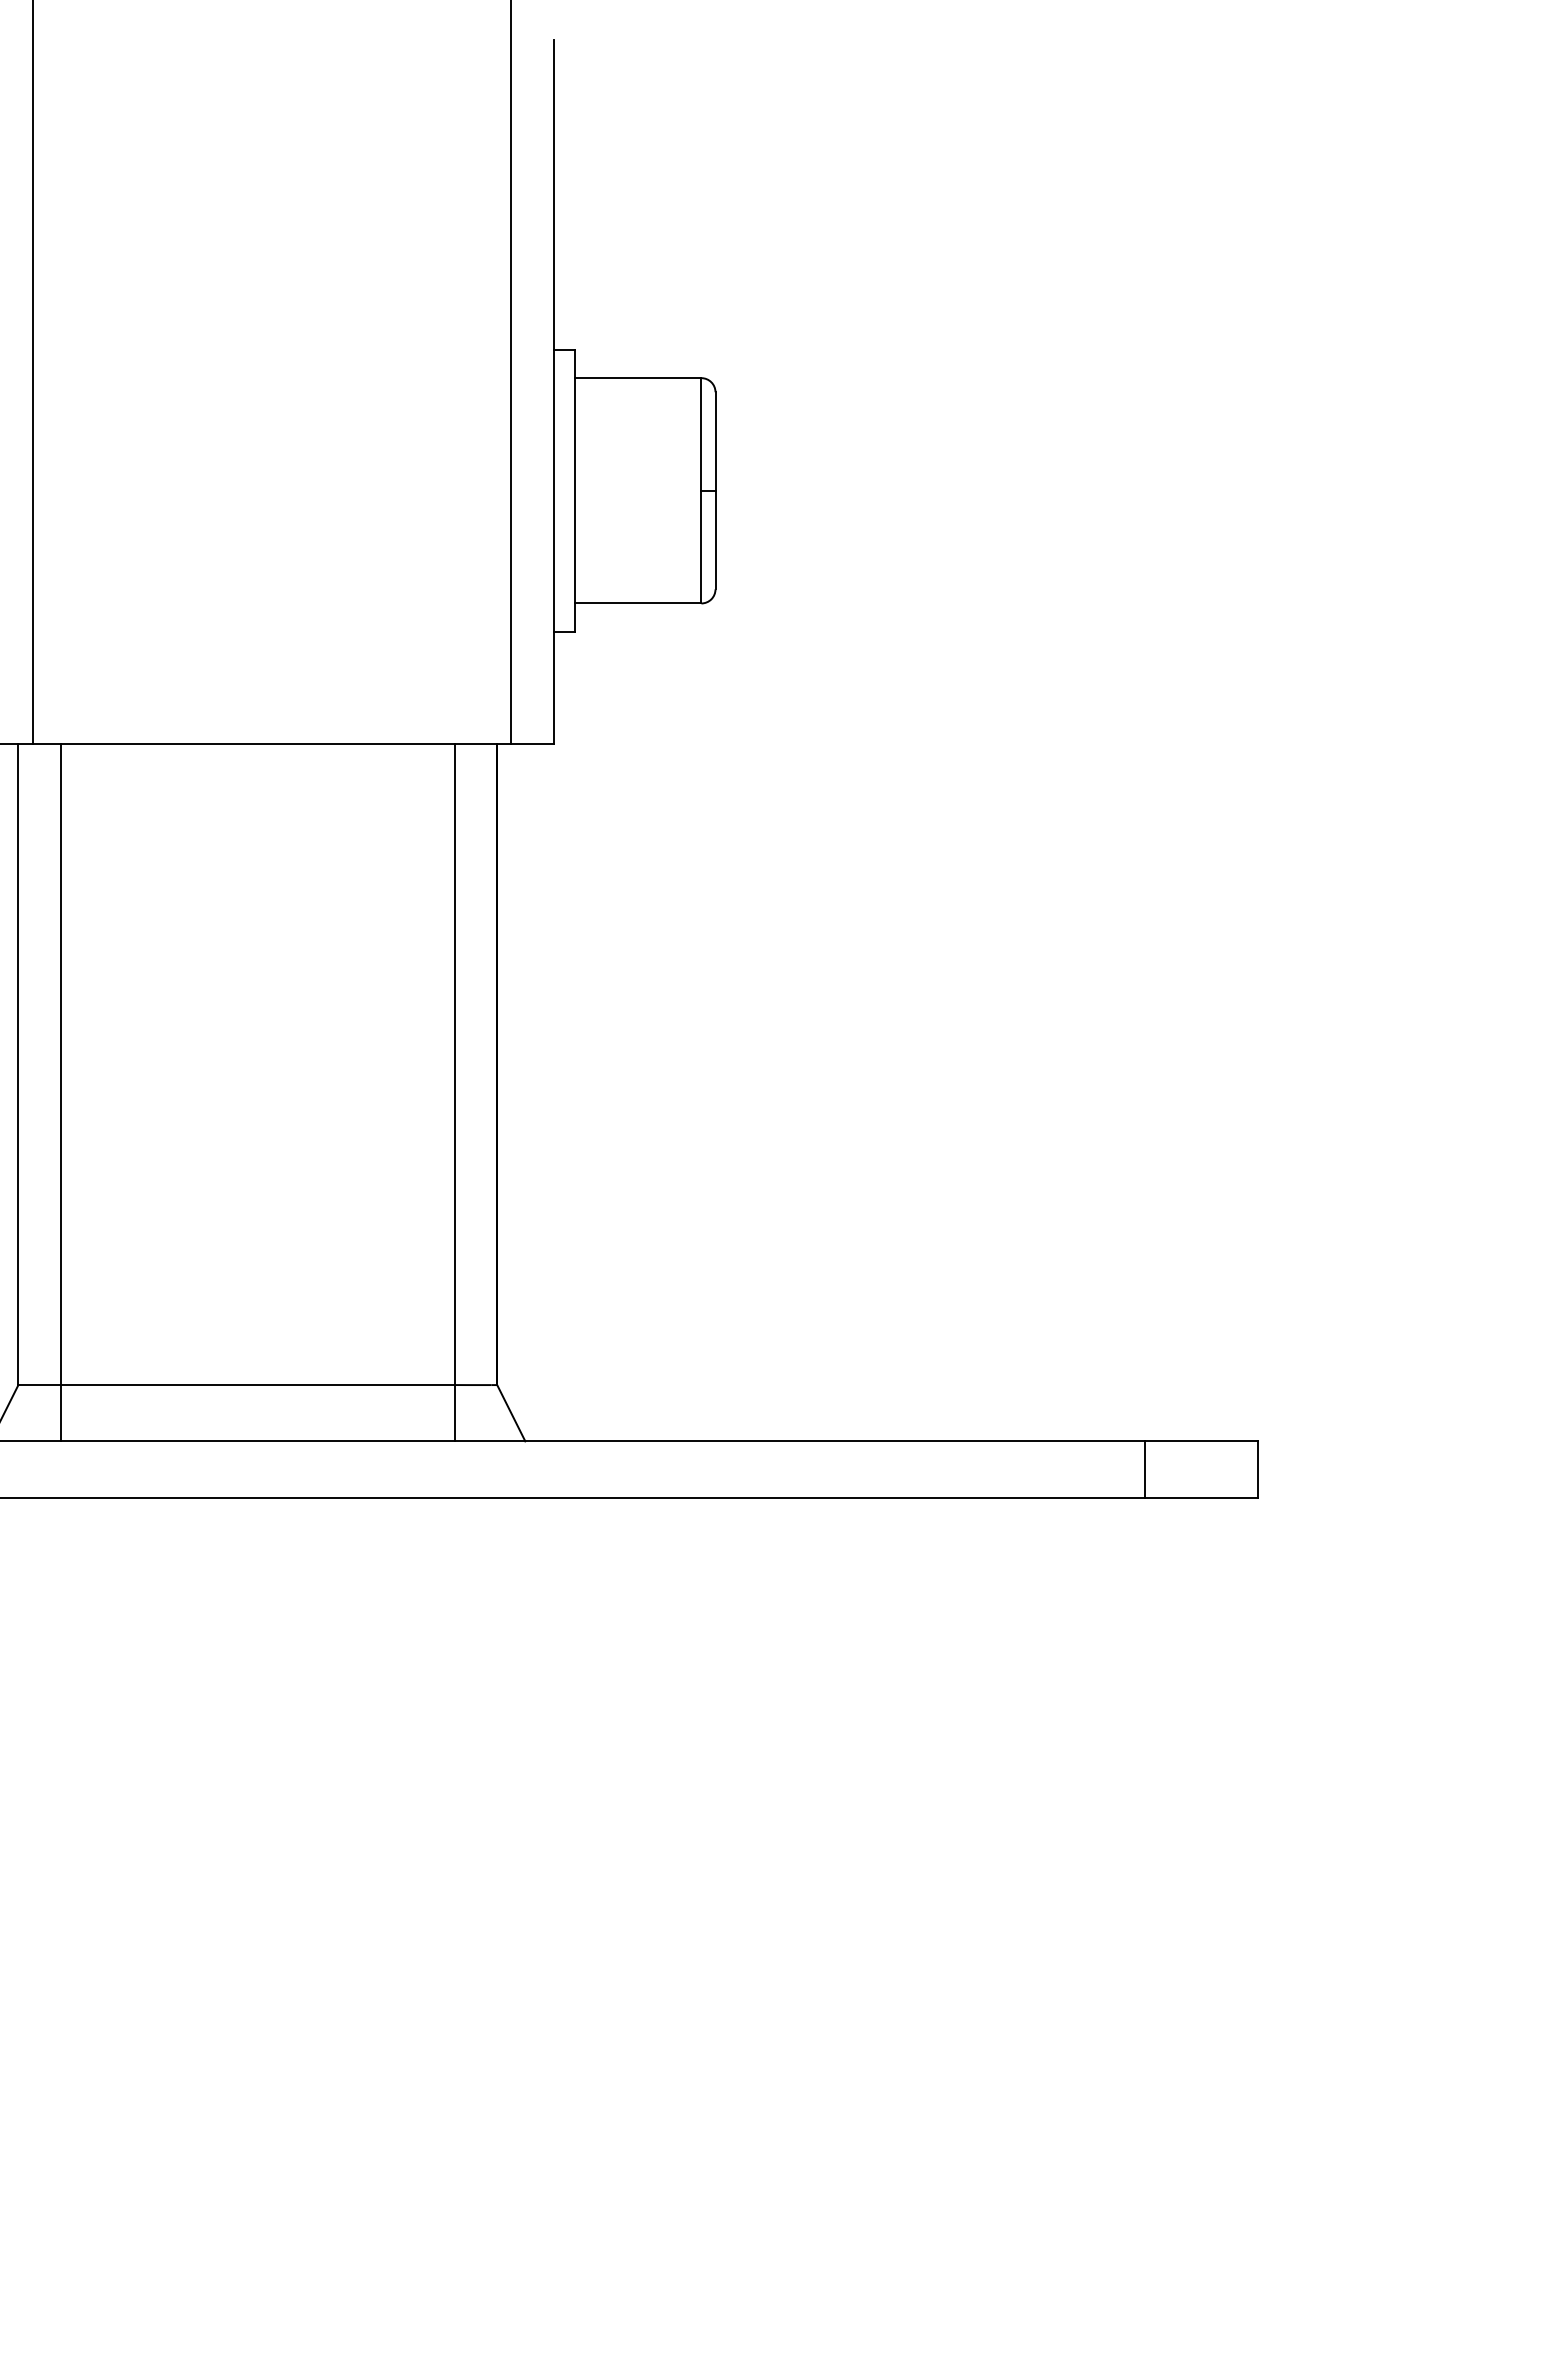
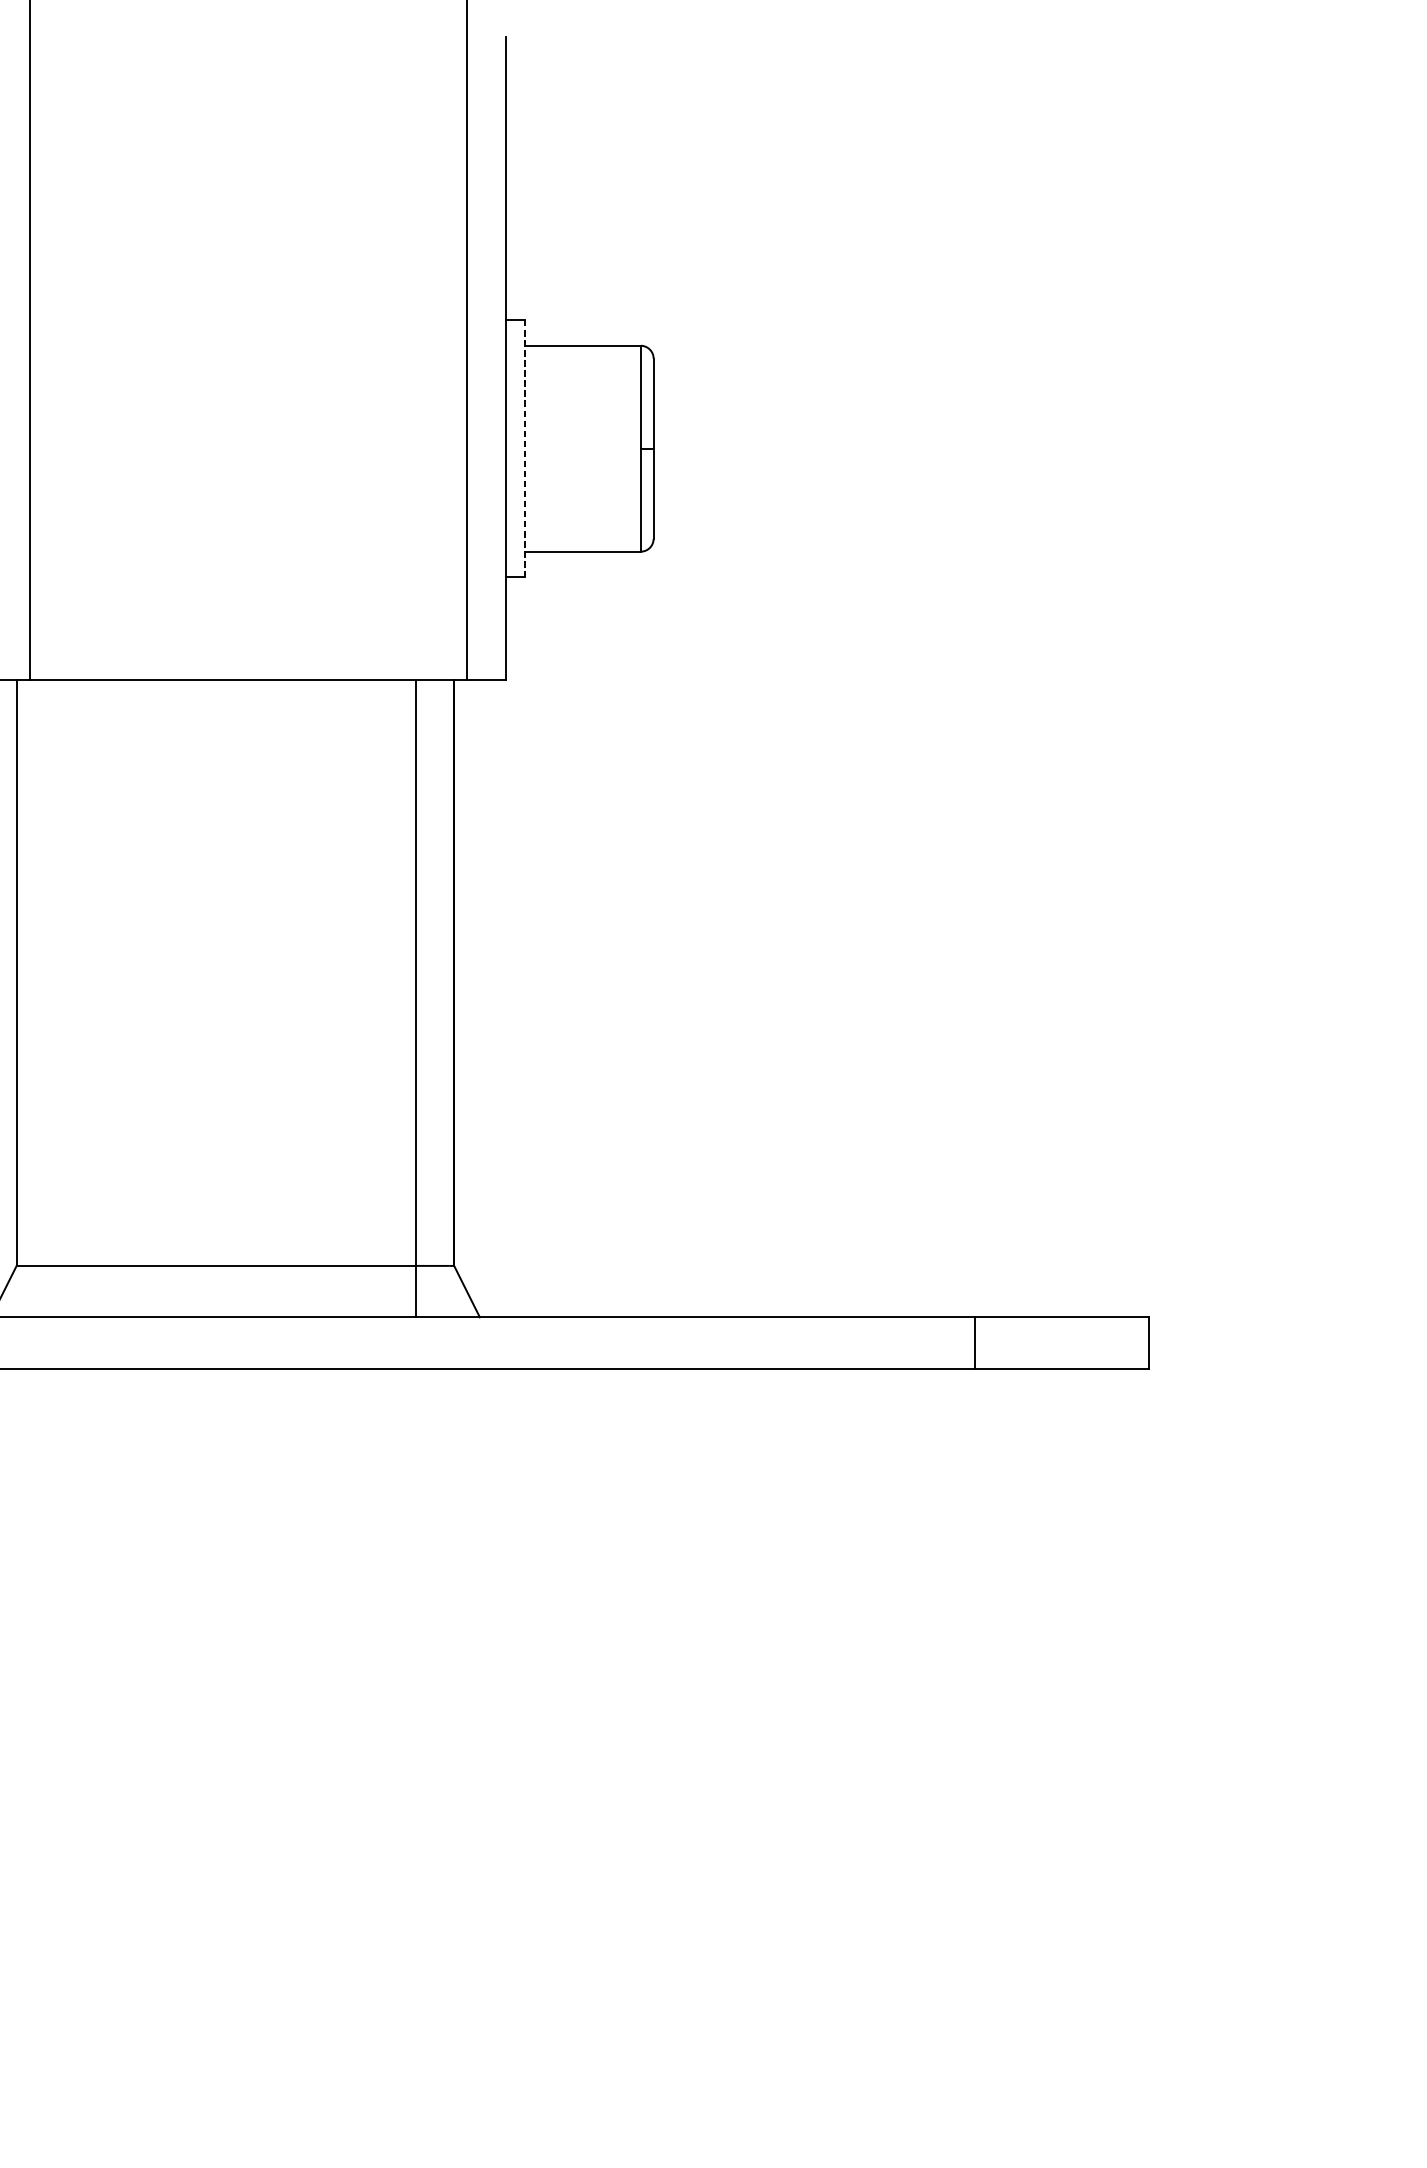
line: (574, 490) -> (524, 448), solid -> dashed
line: (60, 1092) -> (55, 998), removed
line: (1145, 1469) -> (975, 1343), moved

